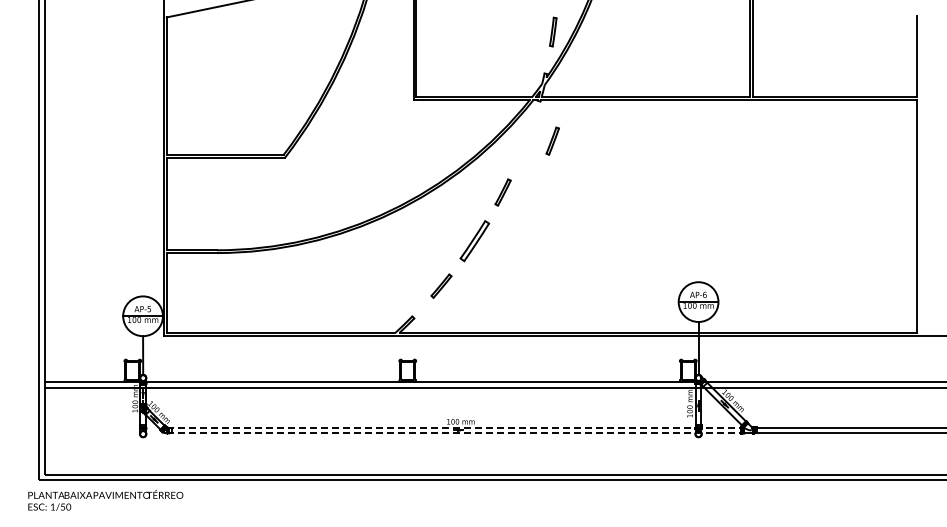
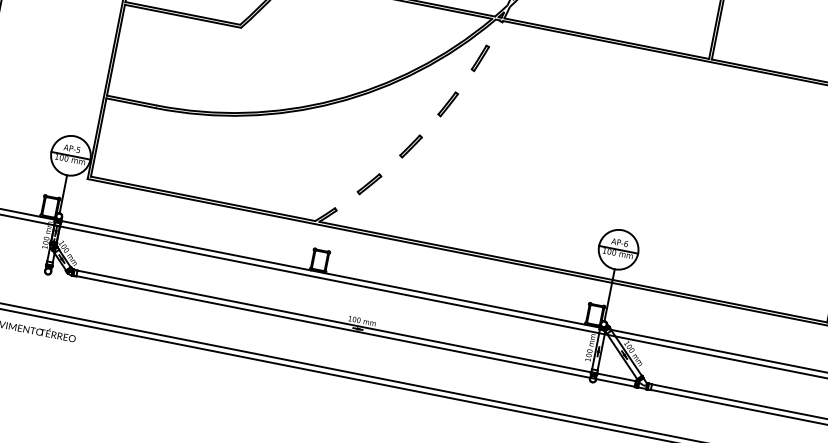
part: (552, 140) -> (480, 57), moved
part: (474, 240) -> (410, 145), size x0.62
line: (454, 427) -> (354, 325), dashed -> solid
line: (454, 433) -> (353, 331), dashed -> solid

